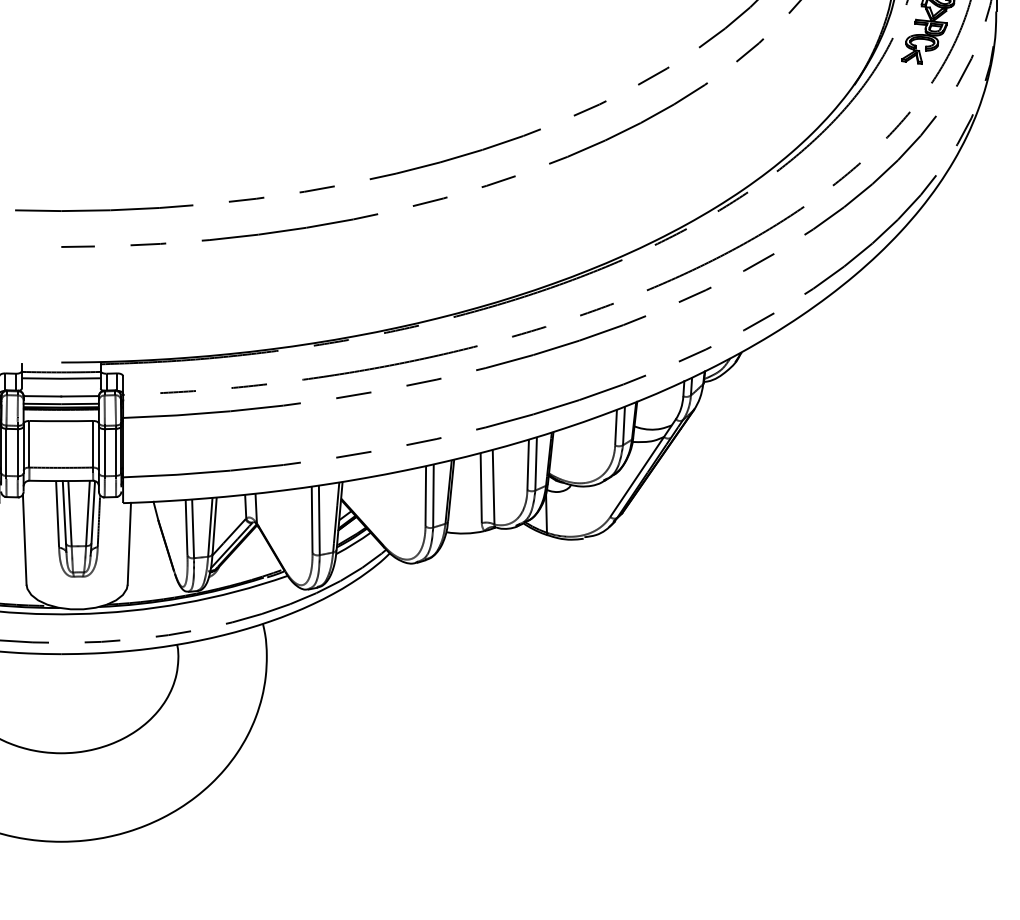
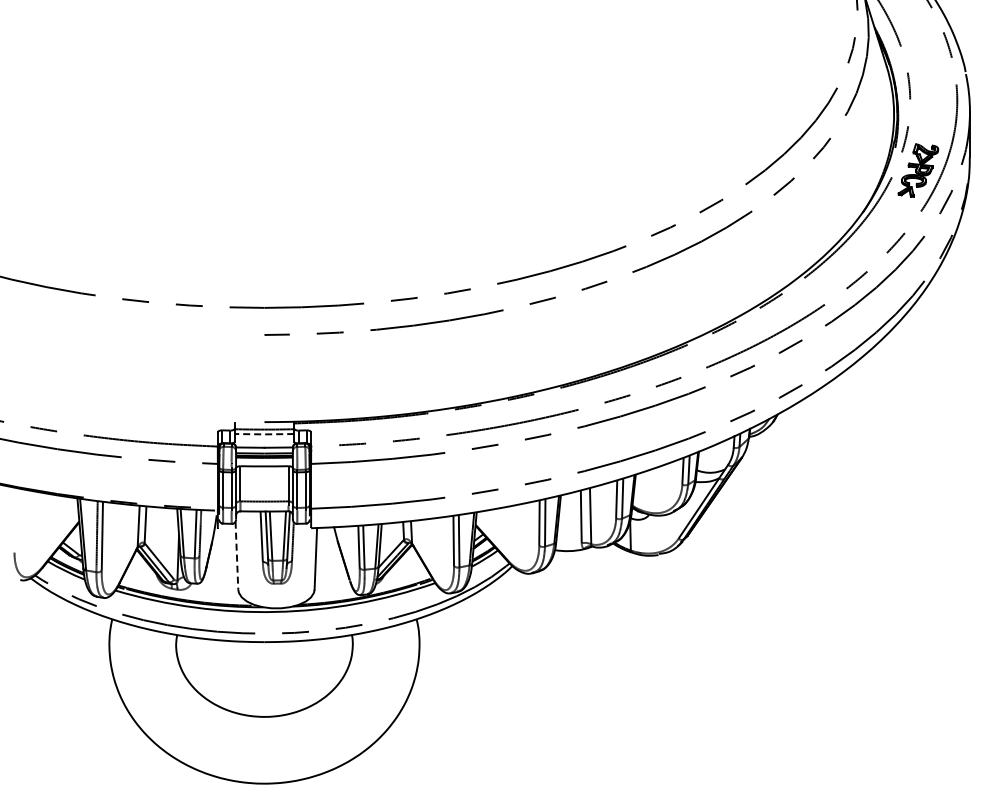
line: (61, 378) -> (264, 434), solid -> dashed
line: (24, 540) -> (236, 556), solid -> dashed

